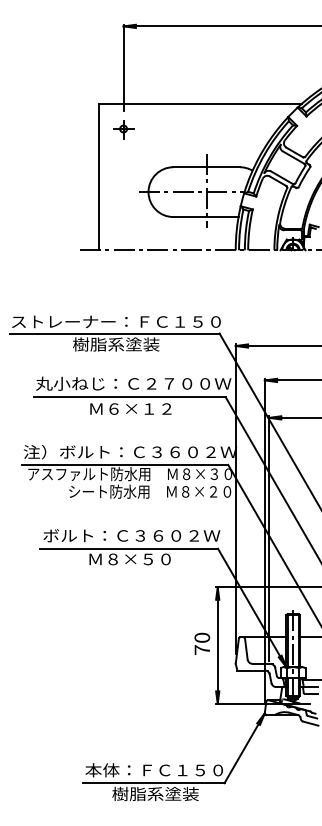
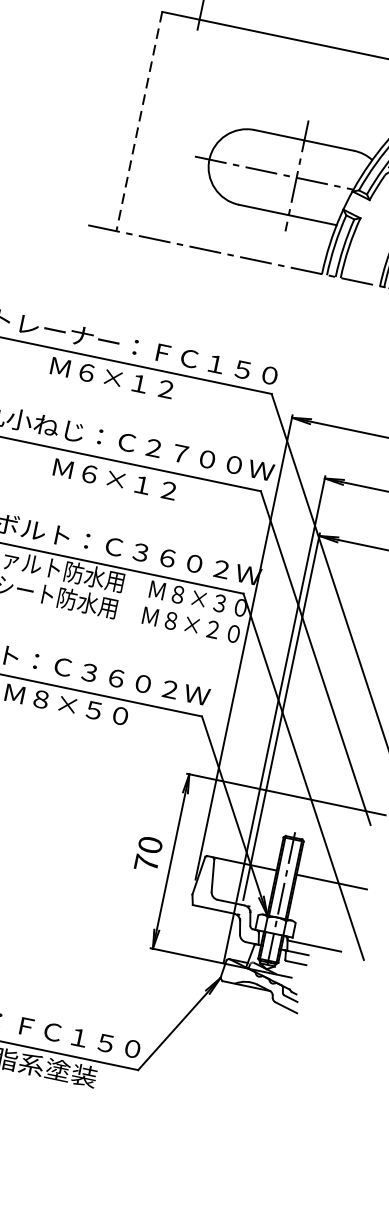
part: (123, 129) -> (191, 57), removed
line: (98, 177) -> (138, 121), solid -> dashed
text: (116, 344) -> (113, 378), 樹脂系塗装 -> Ｍ６×１２

